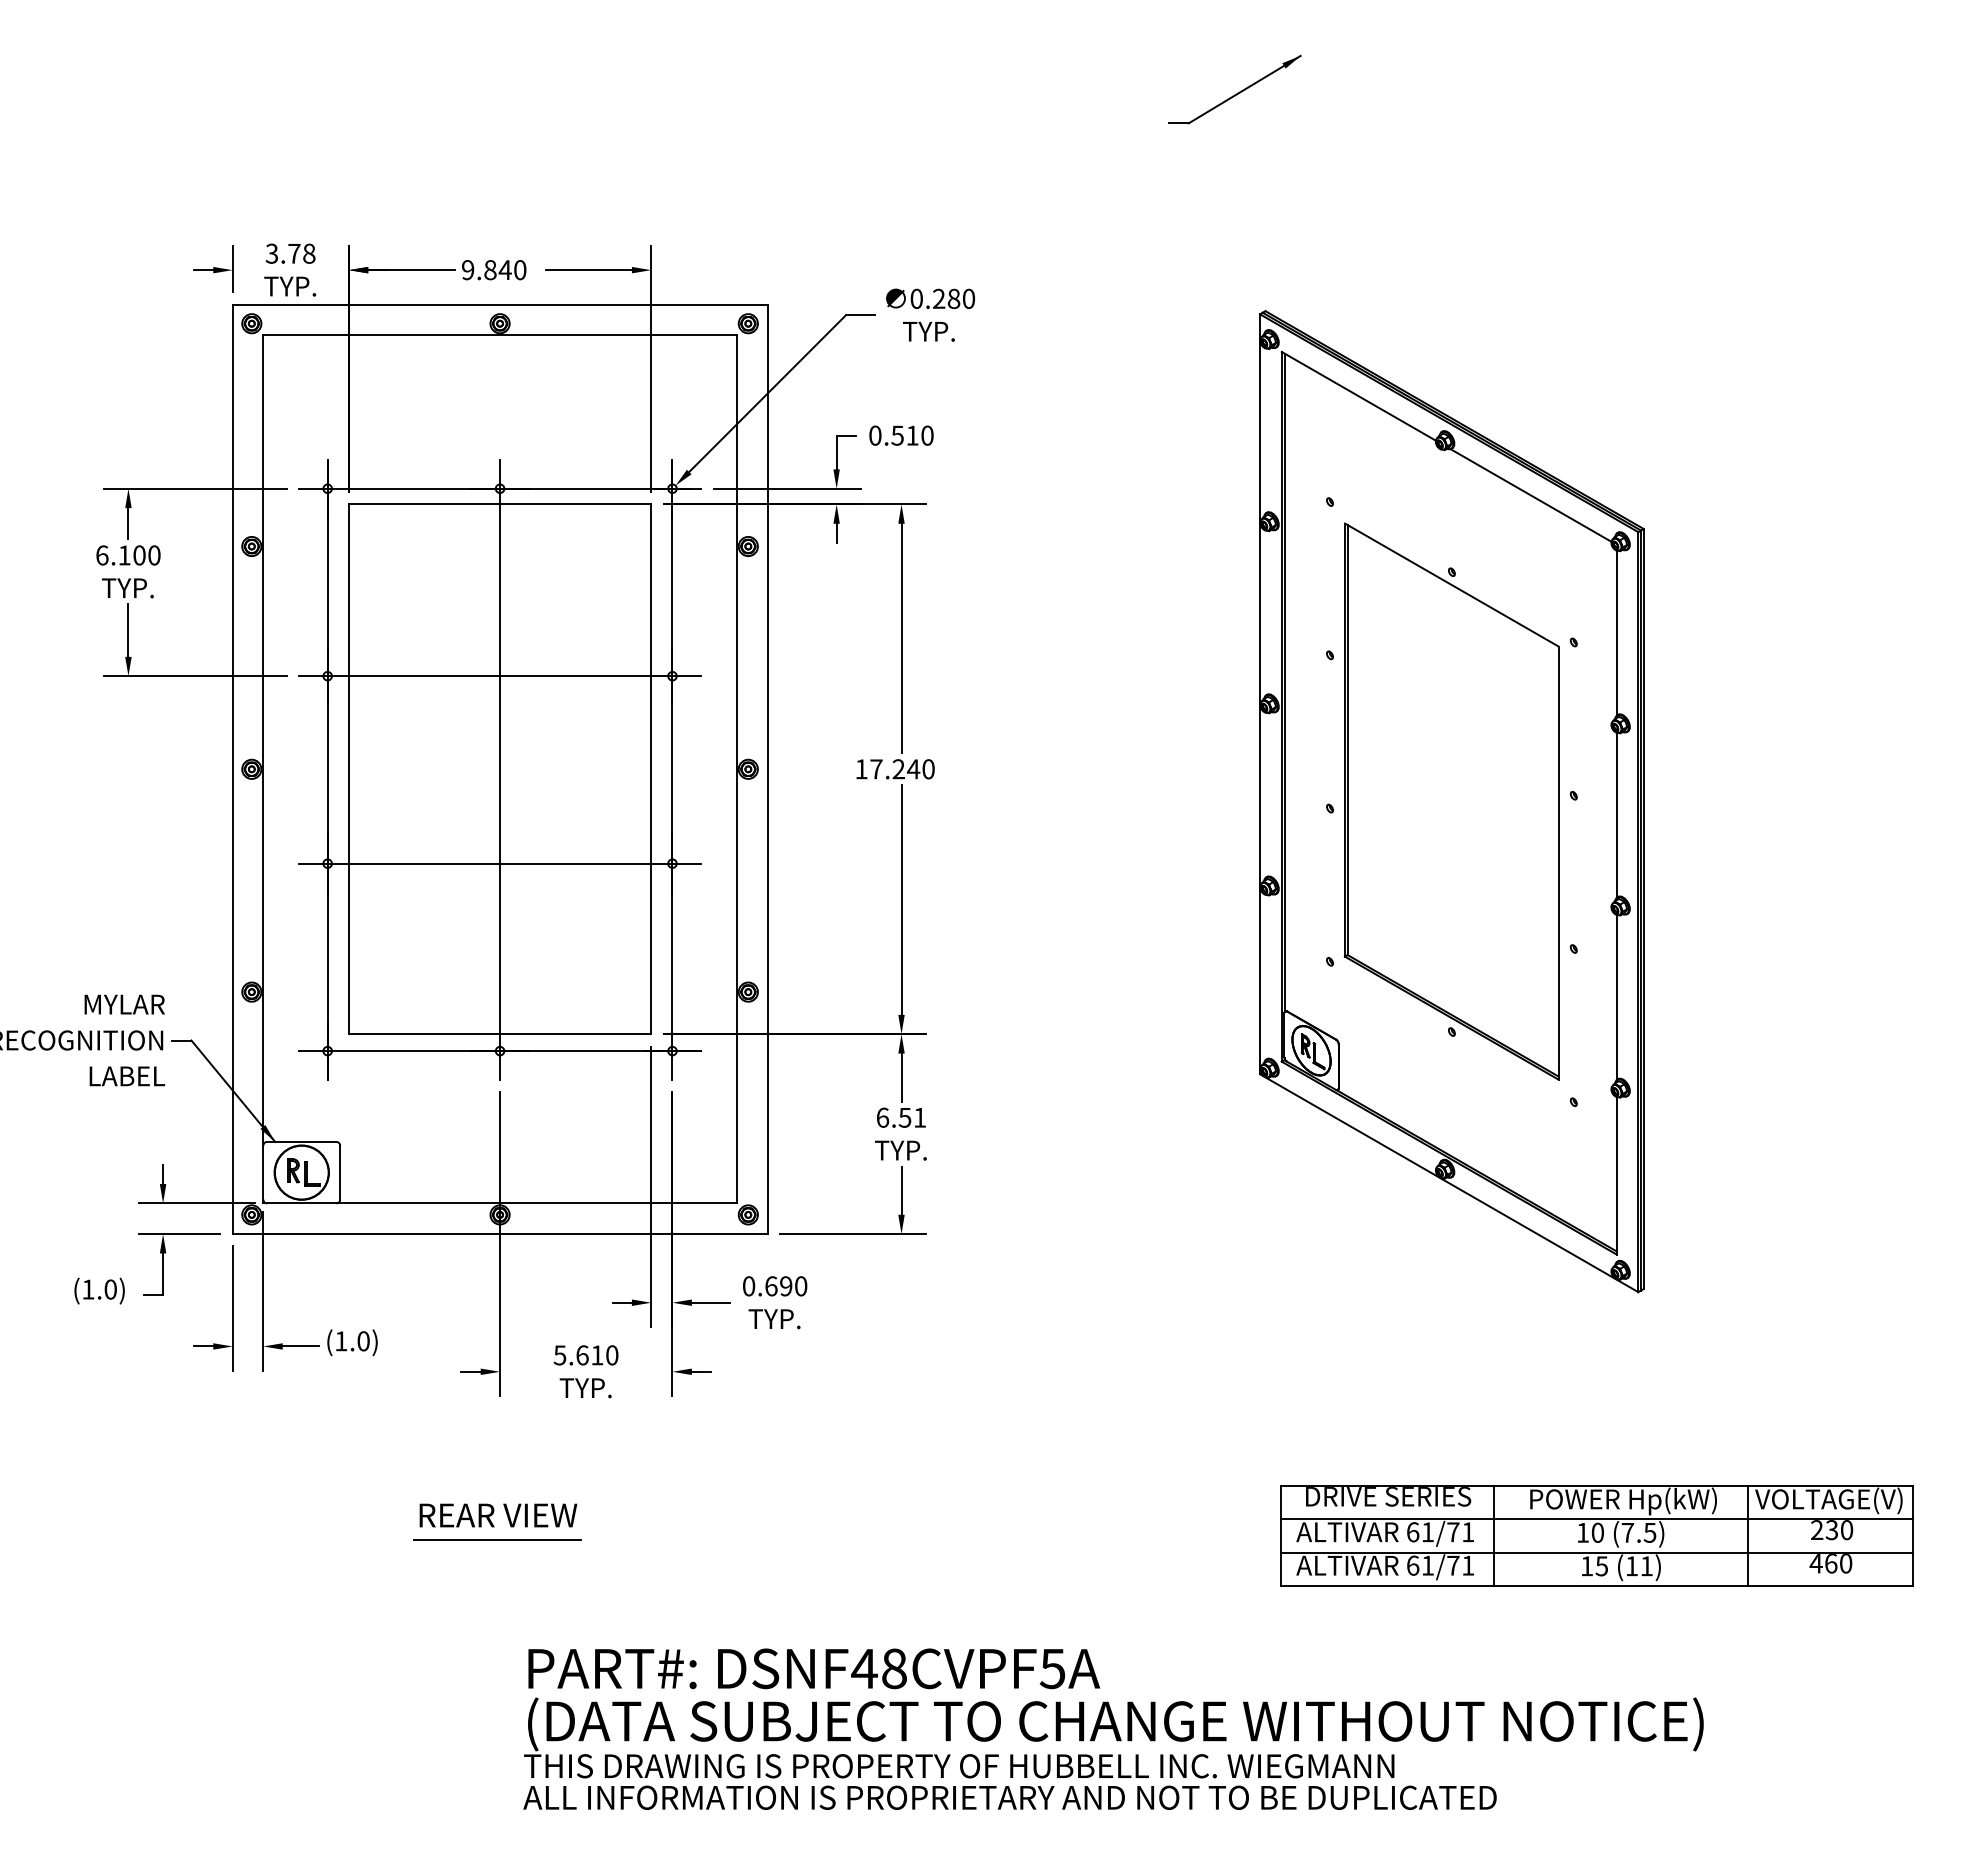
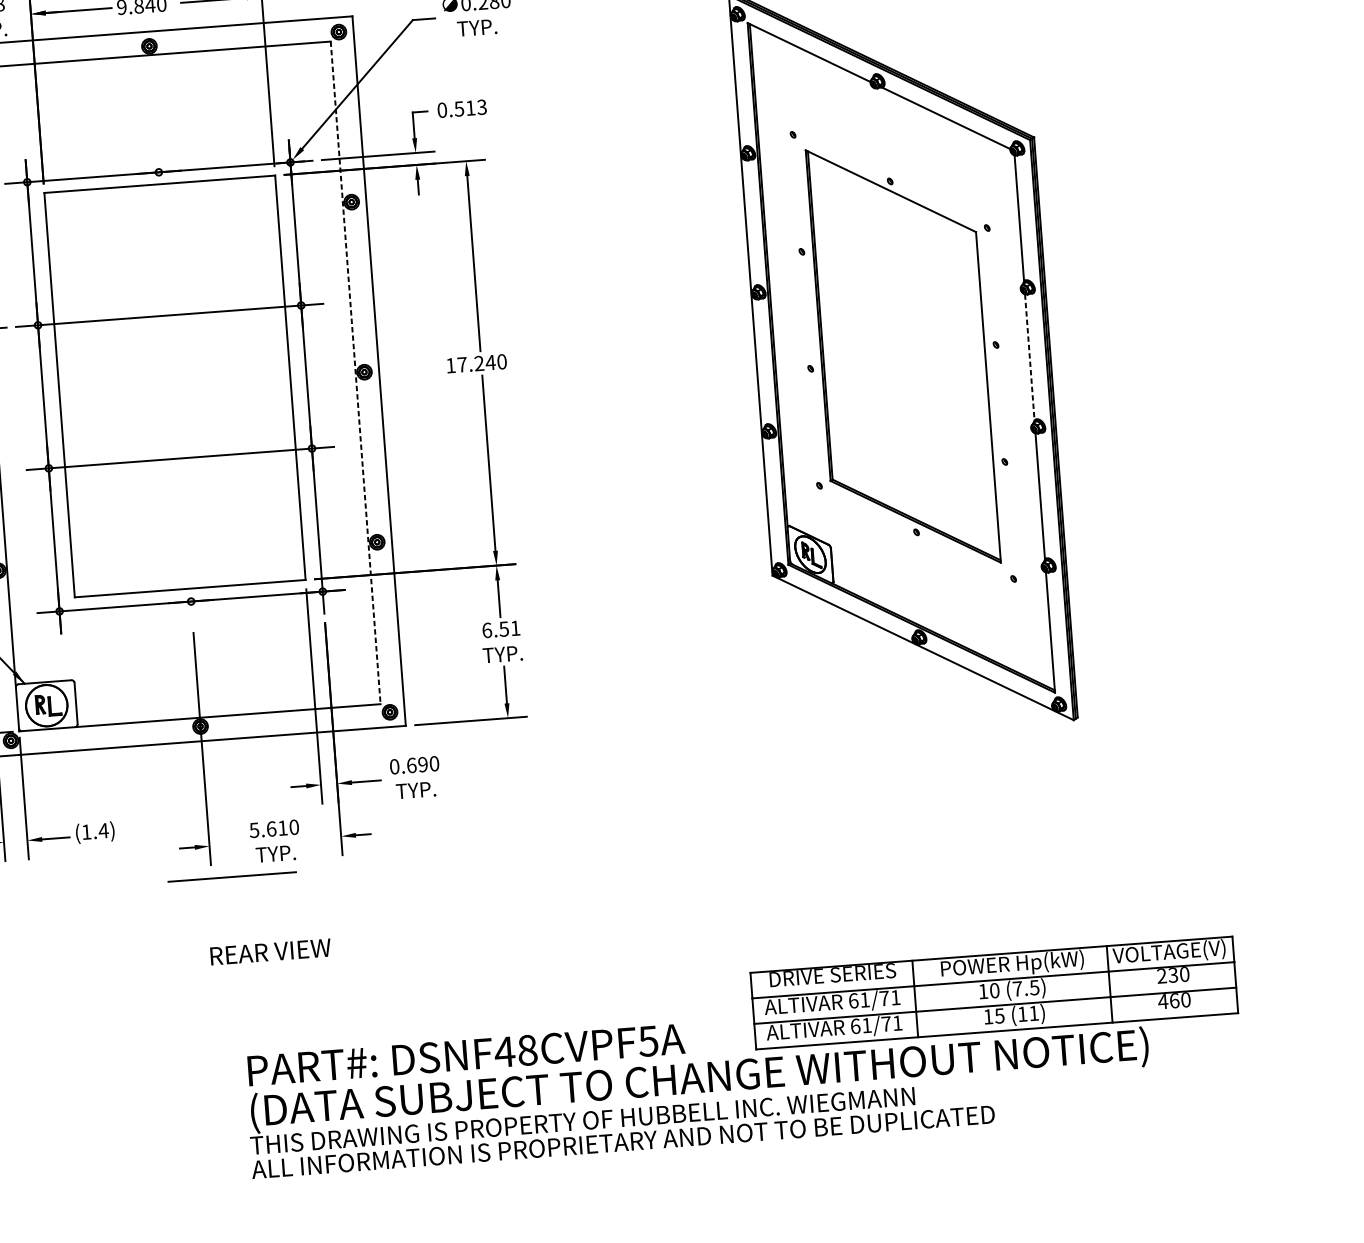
text: (927, 435) -> (482, 107), 0.510 -> 0.513
line: (500, 769) -> (175, 386), removed
line: (736, 769) -> (355, 373), solid -> dashed
line: (1616, 815) -> (1029, 357), solid -> dashed
text: (363, 1341) -> (103, 831), (1.0) -> (1.4)
text: (498, 1515) -> (270, 951), moved
part: (1596, 1535) -> (993, 992), moved
line: (497, 1539) -> (232, 876), moved

